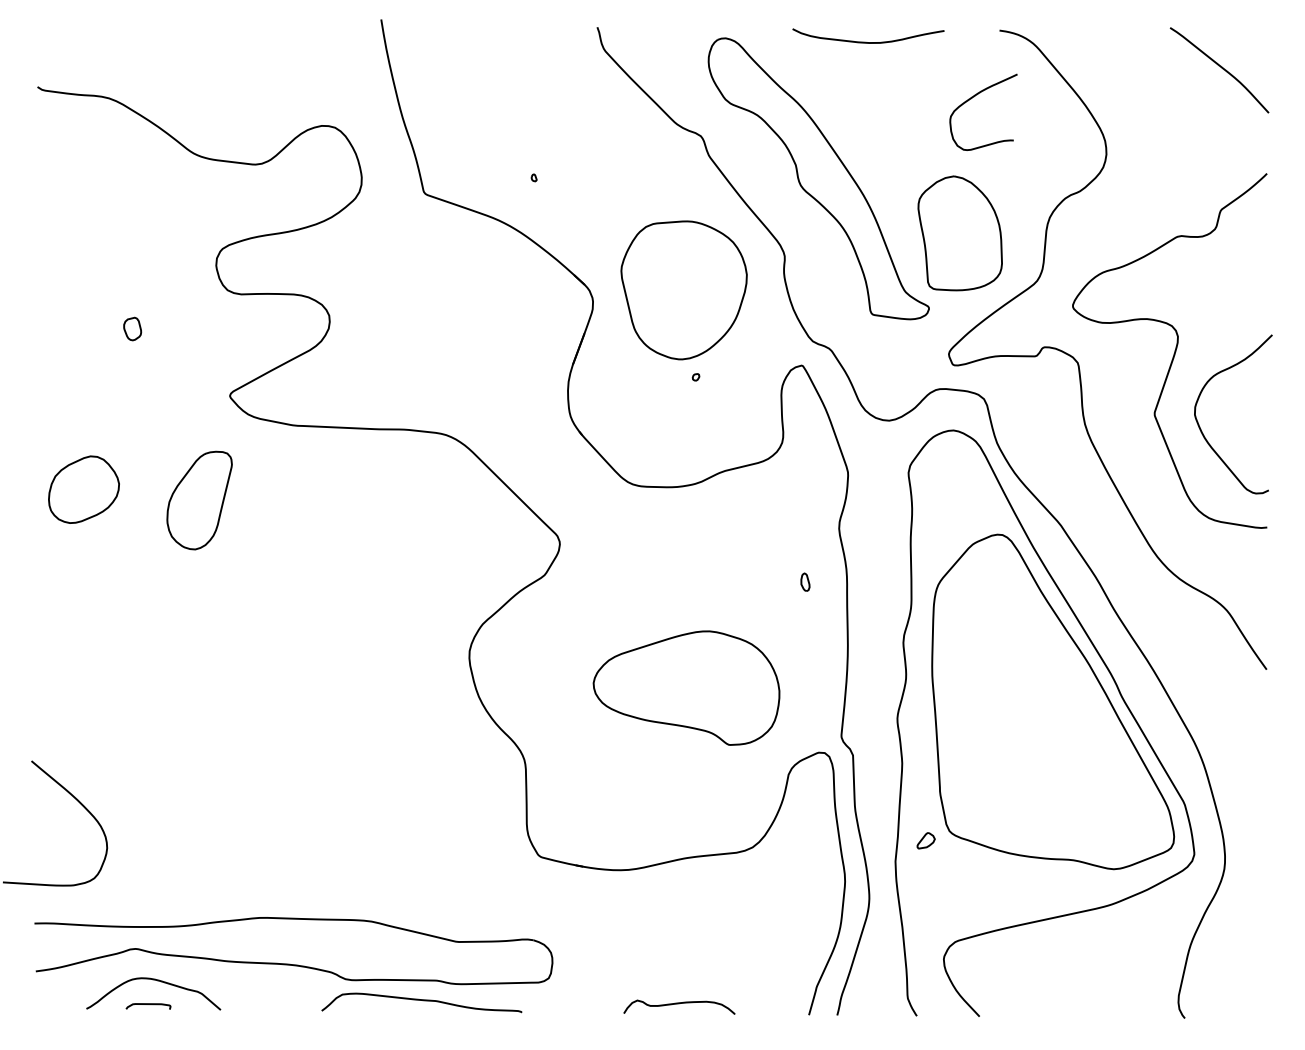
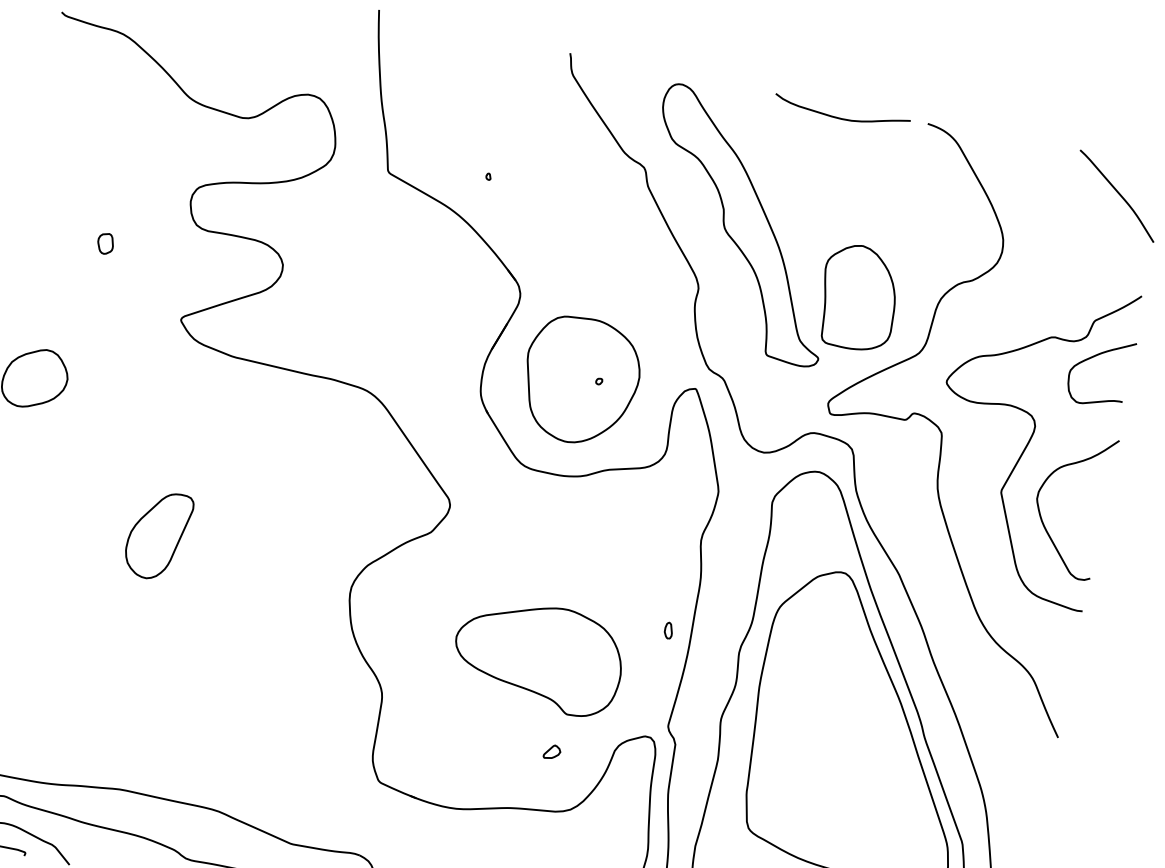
curve: (866, 41) -> (839, 117), moved
curve: (974, 97) -> (1094, 357), moved
part: (683, 290) -> (580, 380), moved
part: (199, 500) -> (158, 535), moved
part: (805, 581) -> (668, 630), moved
part: (925, 840) -> (551, 751), moved

